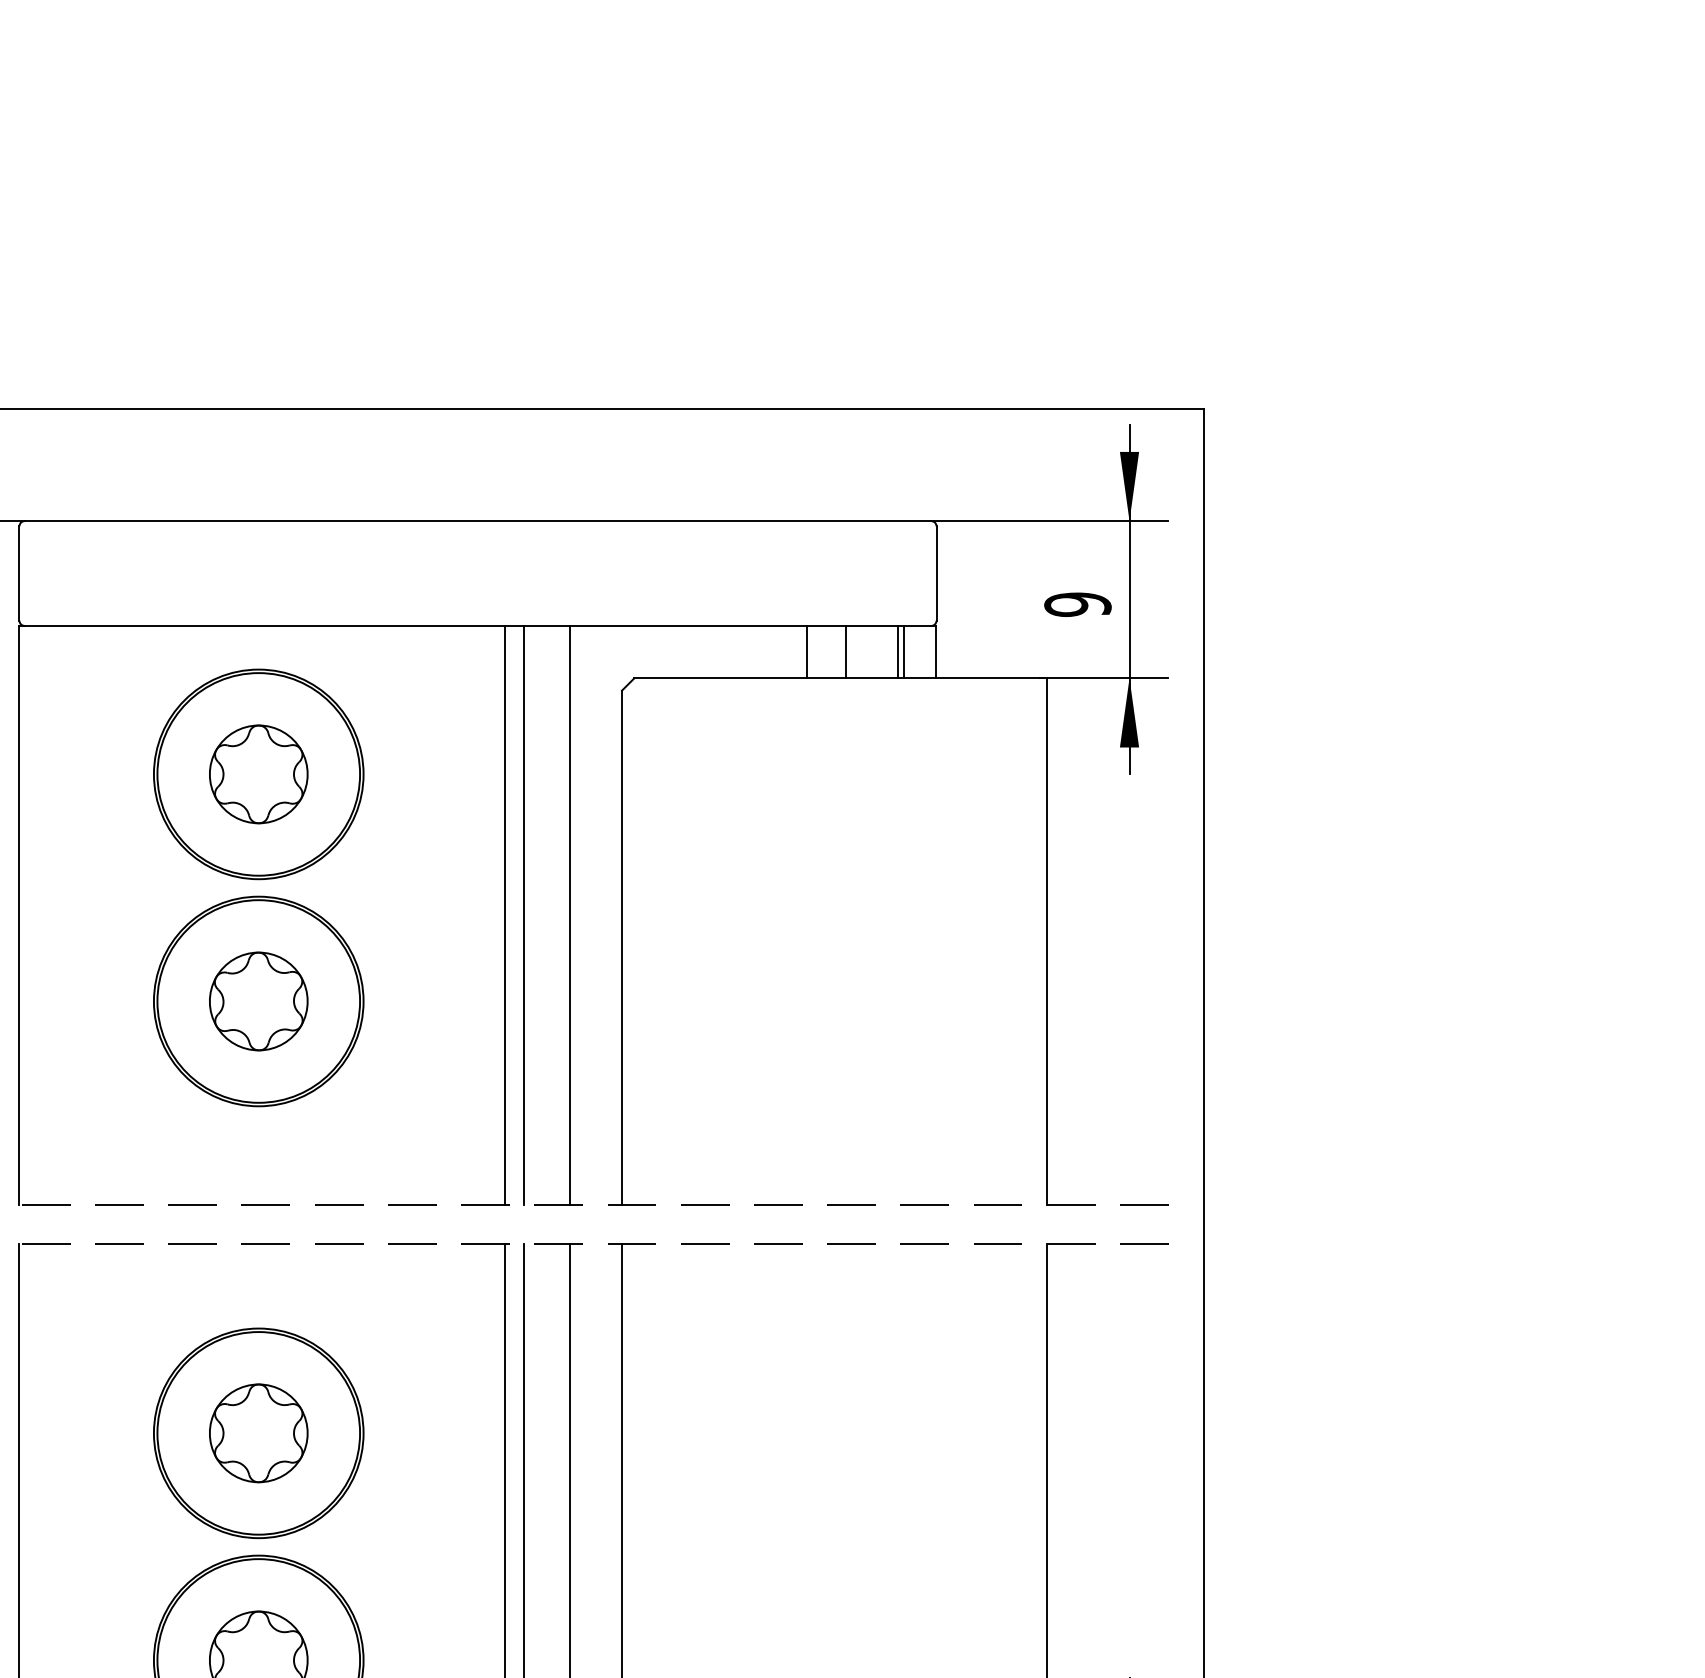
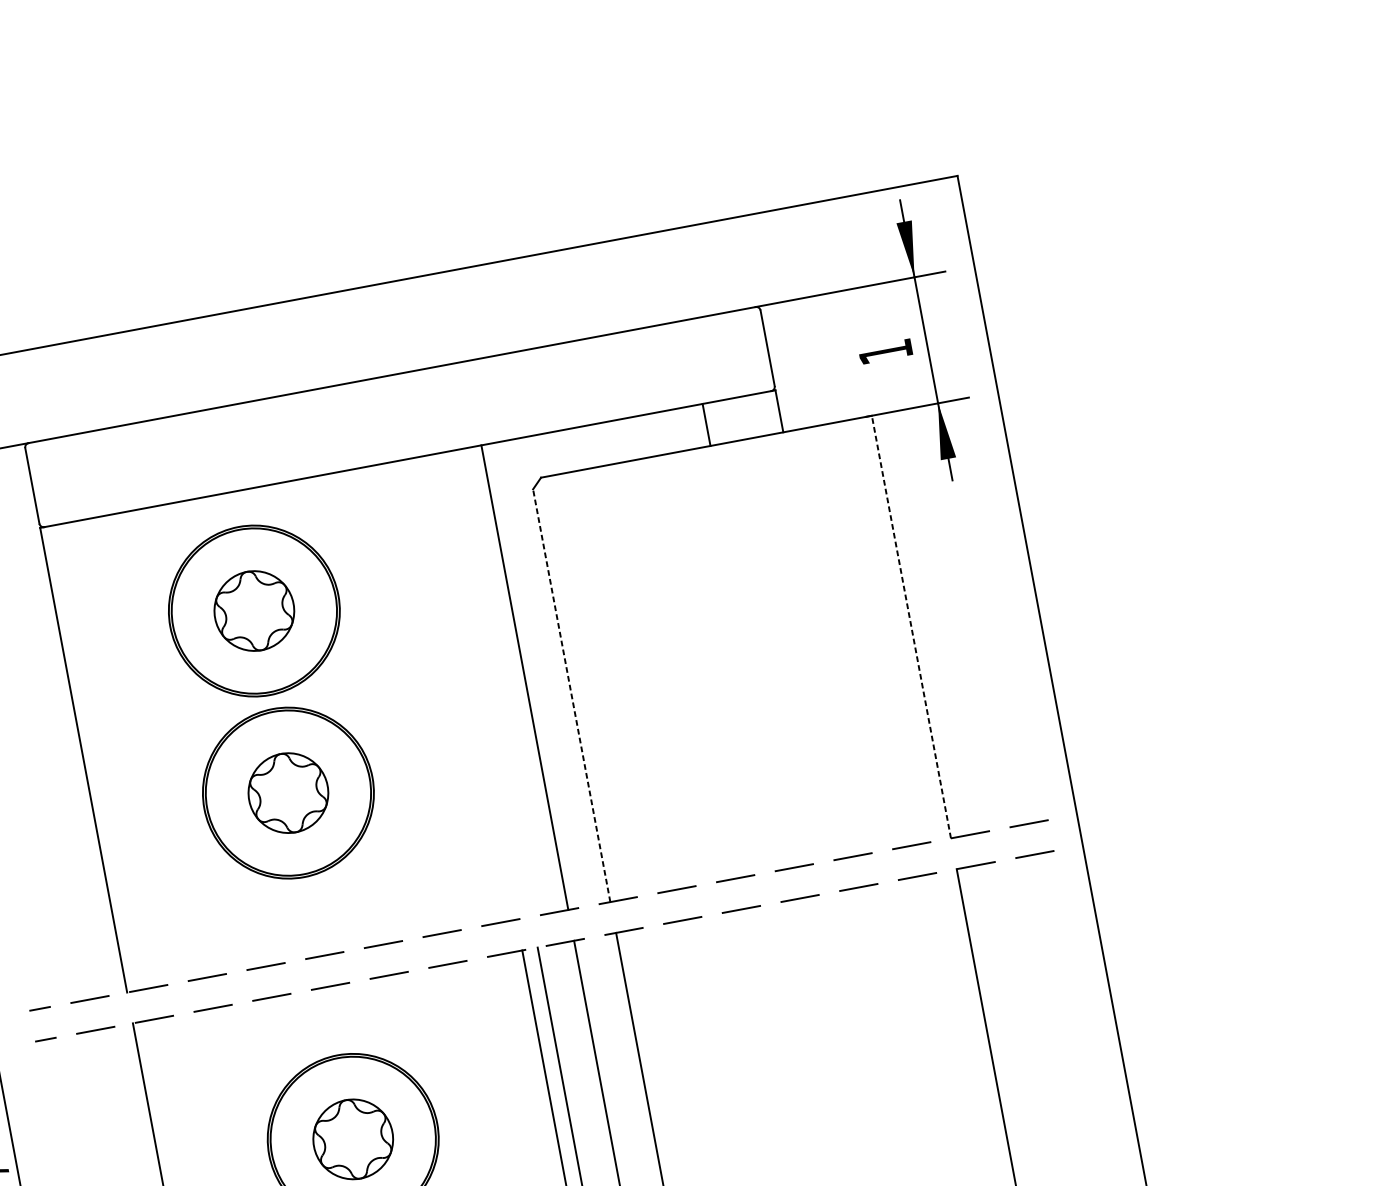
text: (1077, 604) -> (885, 351), 9 -> 1
line: (807, 651) -> (675, 430), removed
line: (898, 651) -> (748, 416), removed
line: (904, 651) -> (753, 415), removed
line: (505, 915) -> (473, 687), removed
line: (524, 915) -> (488, 684), removed
line: (1046, 941) -> (911, 626), solid -> dashed
line: (622, 947) -> (571, 695), solid -> dashed

